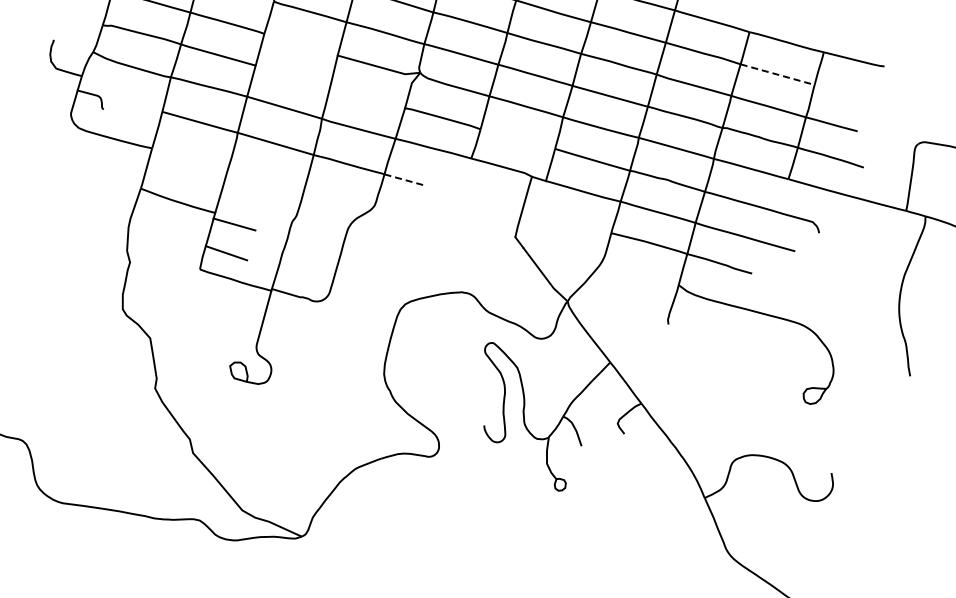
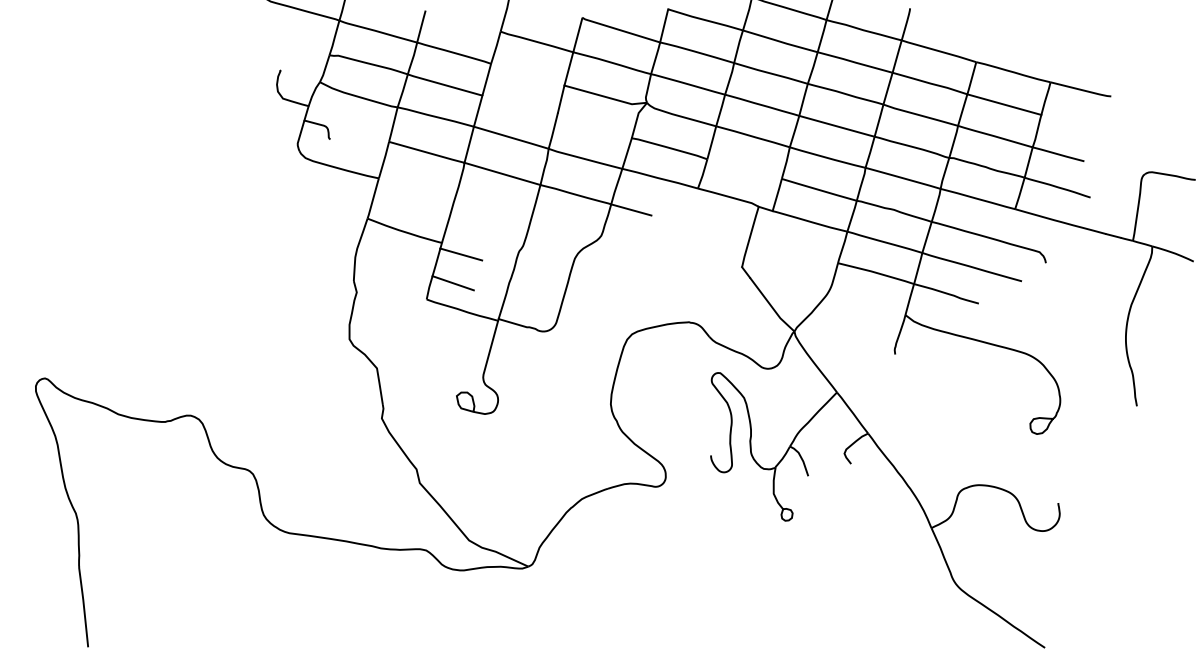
line: (777, 74) -> (1004, 104), dashed -> solid
line: (404, 179) -> (631, 209), dashed -> solid

